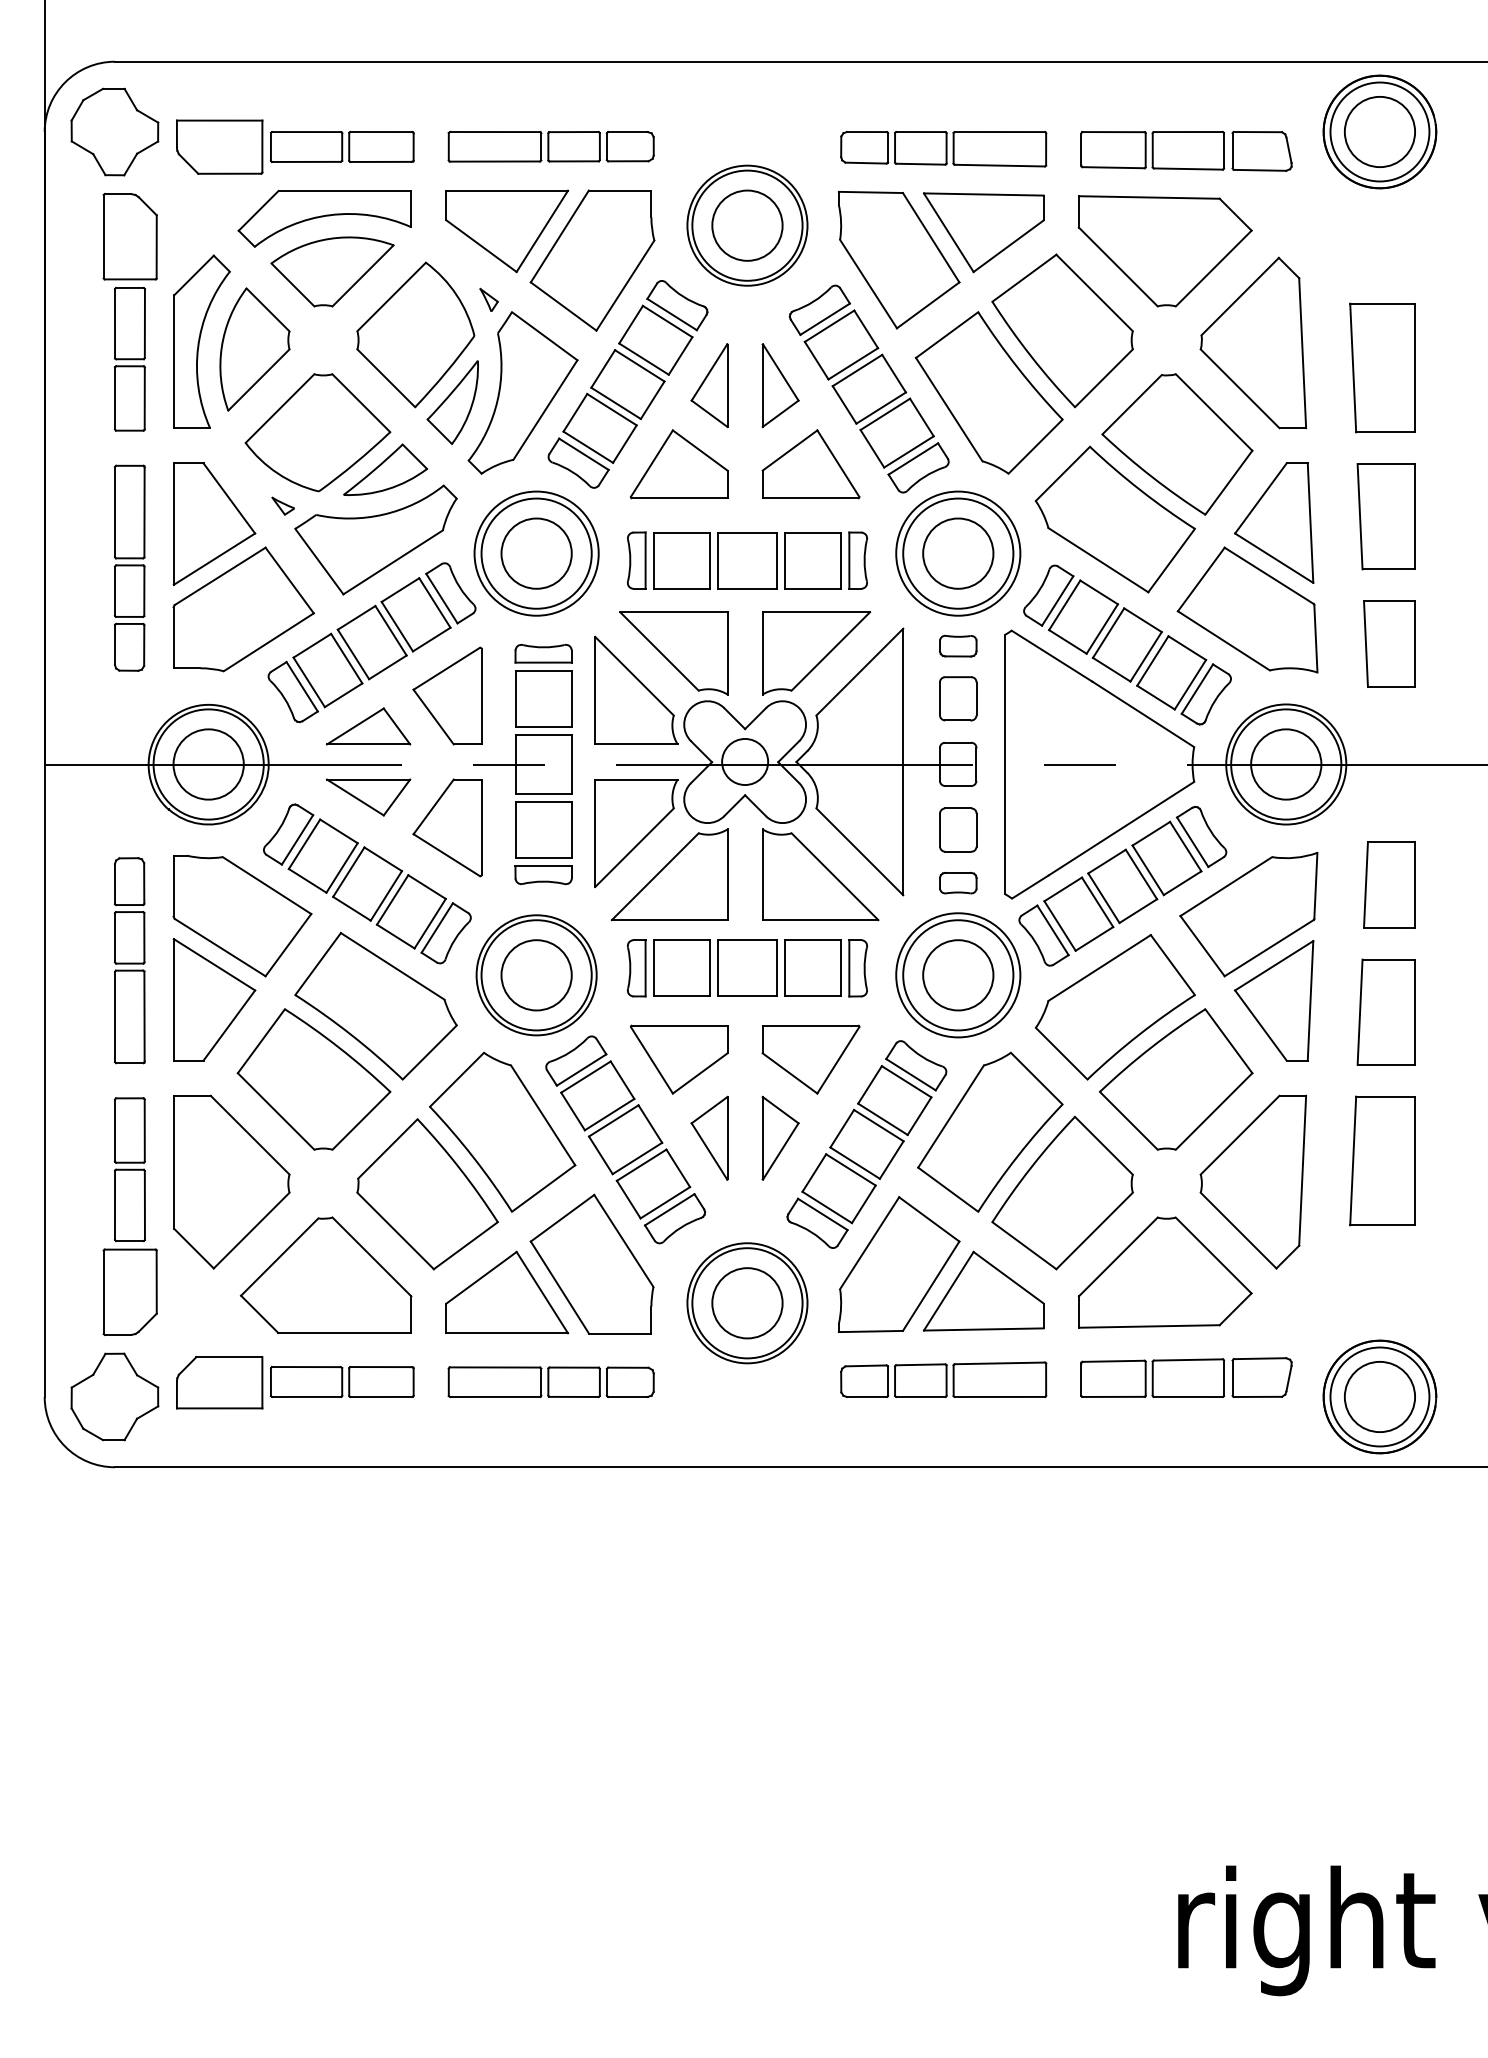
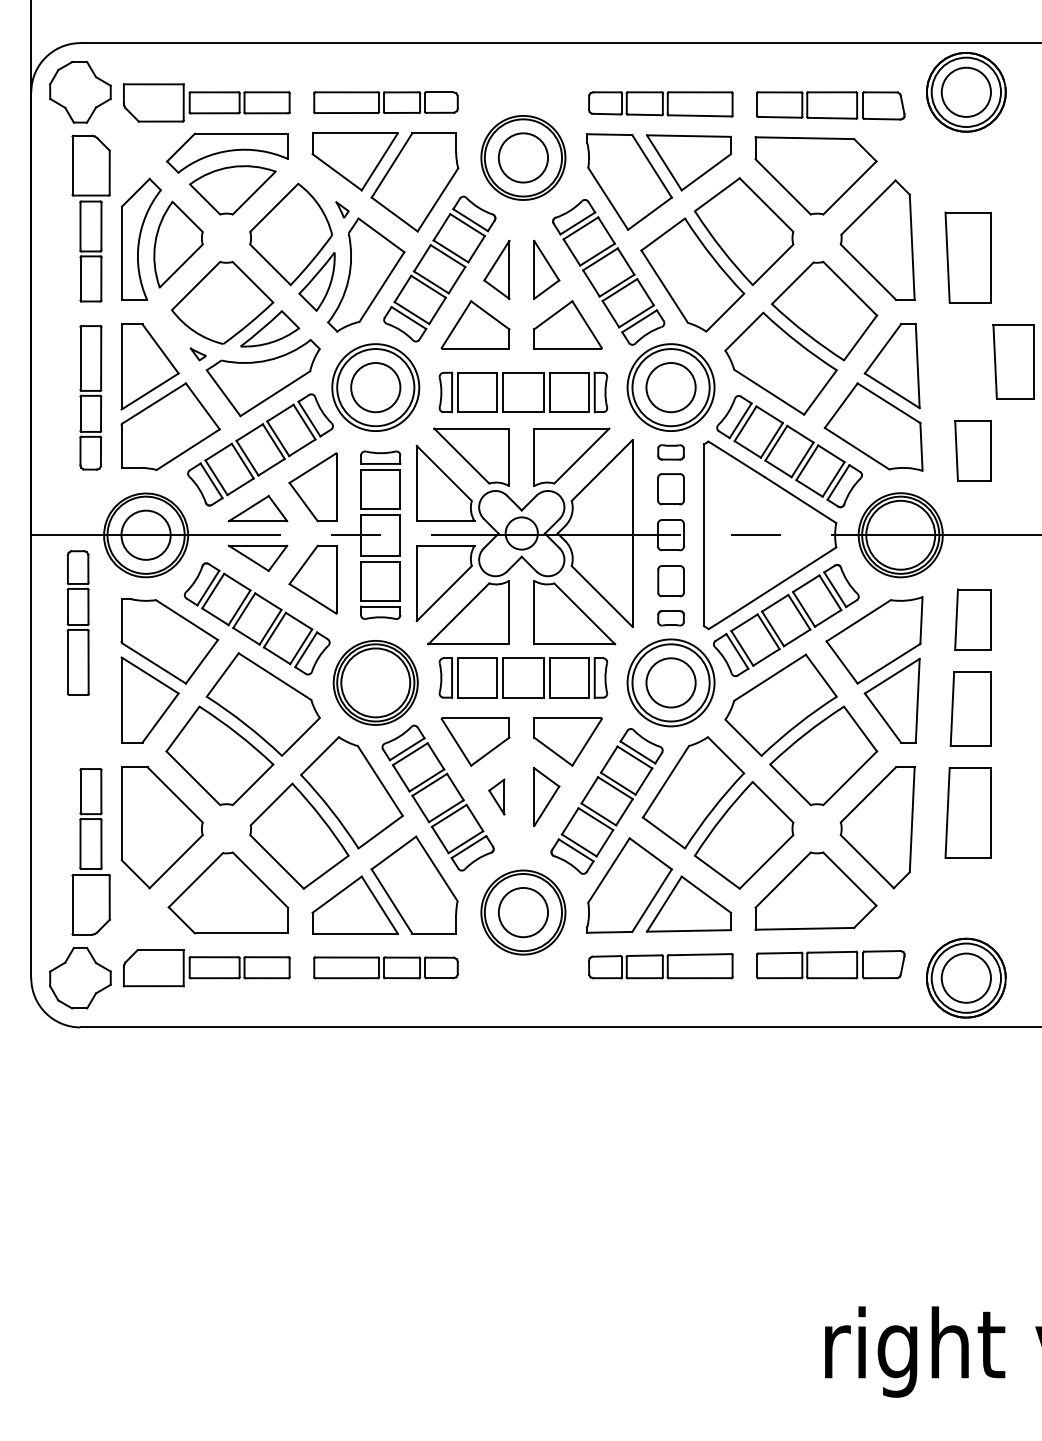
part: (1385, 516) -> (1012, 361), moved
circle: (1286, 764) -> (900, 535), size x1.4
part: (129, 960) -> (78, 622), moved
circle: (536, 975) -> (375, 683), size x1.4
part: (709, 1137) -> (496, 796), size x0.6

